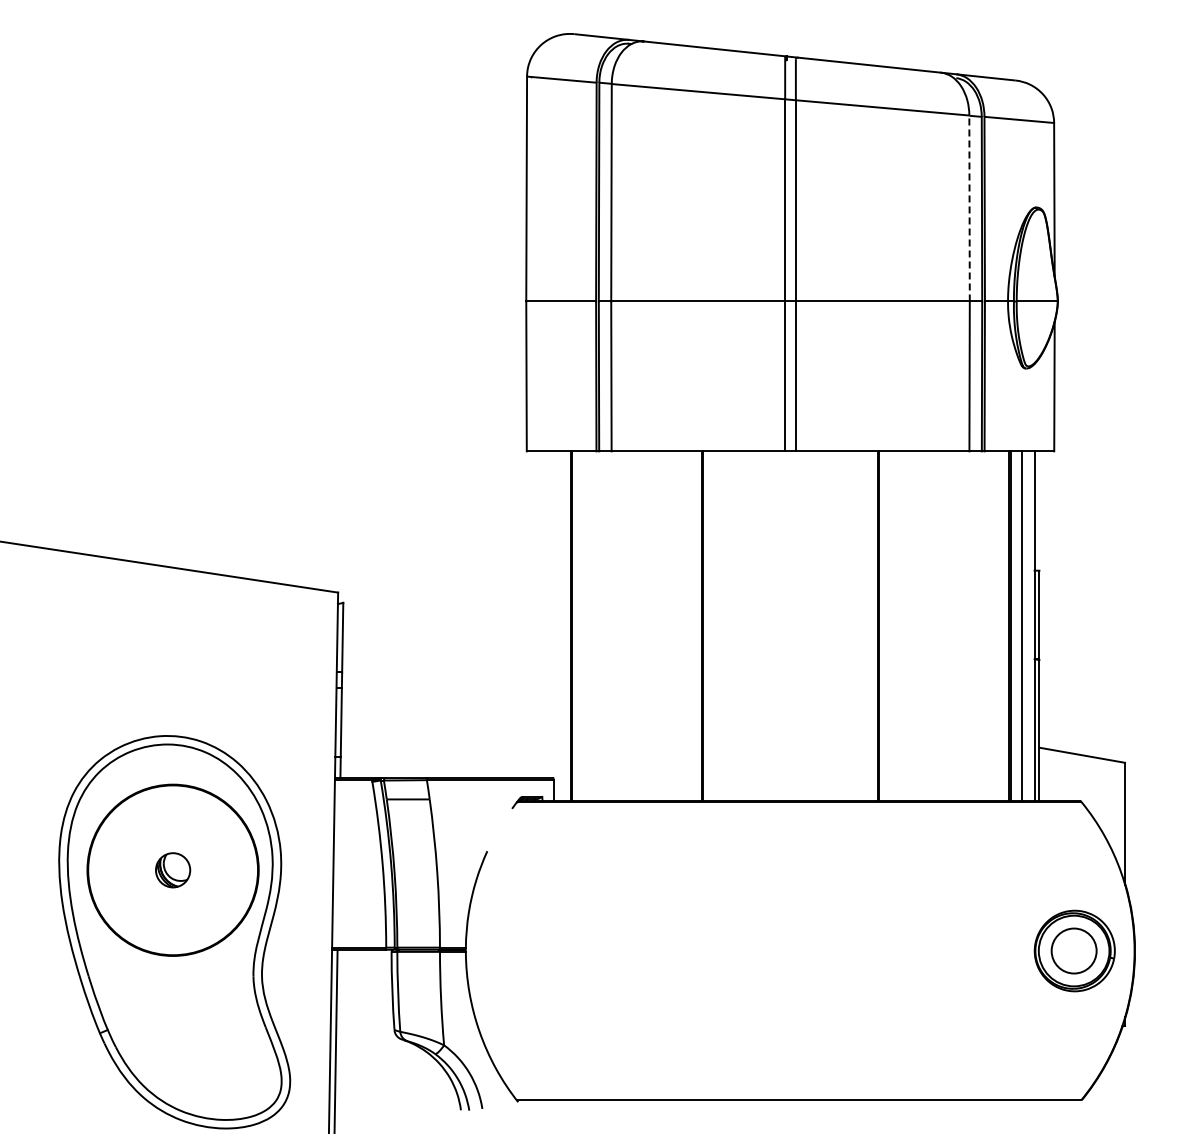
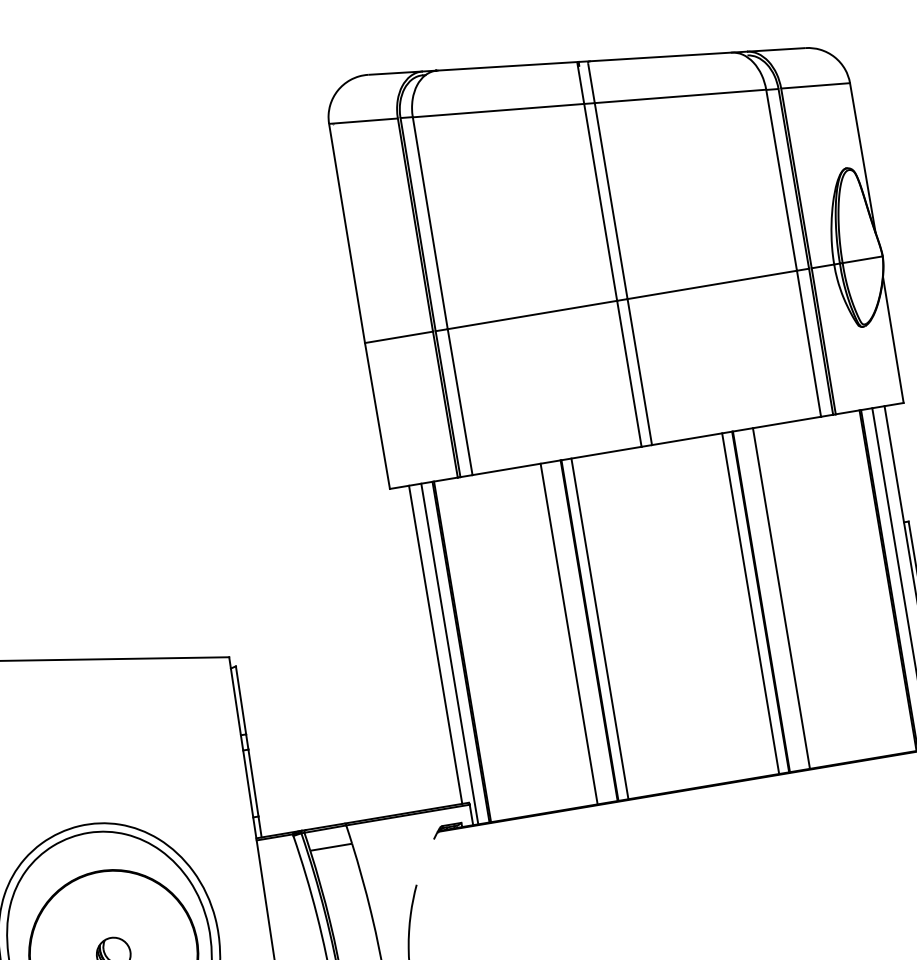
line: (969, 208) -> (781, 180), dashed -> solid
line: (546, 614) -> (435, 644), added
line: (558, 626) -> (449, 654), added
line: (681, 626) -> (569, 634), added
line: (713, 626) -> (600, 629), added
line: (867, 626) -> (750, 603), added
line: (899, 626) -> (781, 598), added

